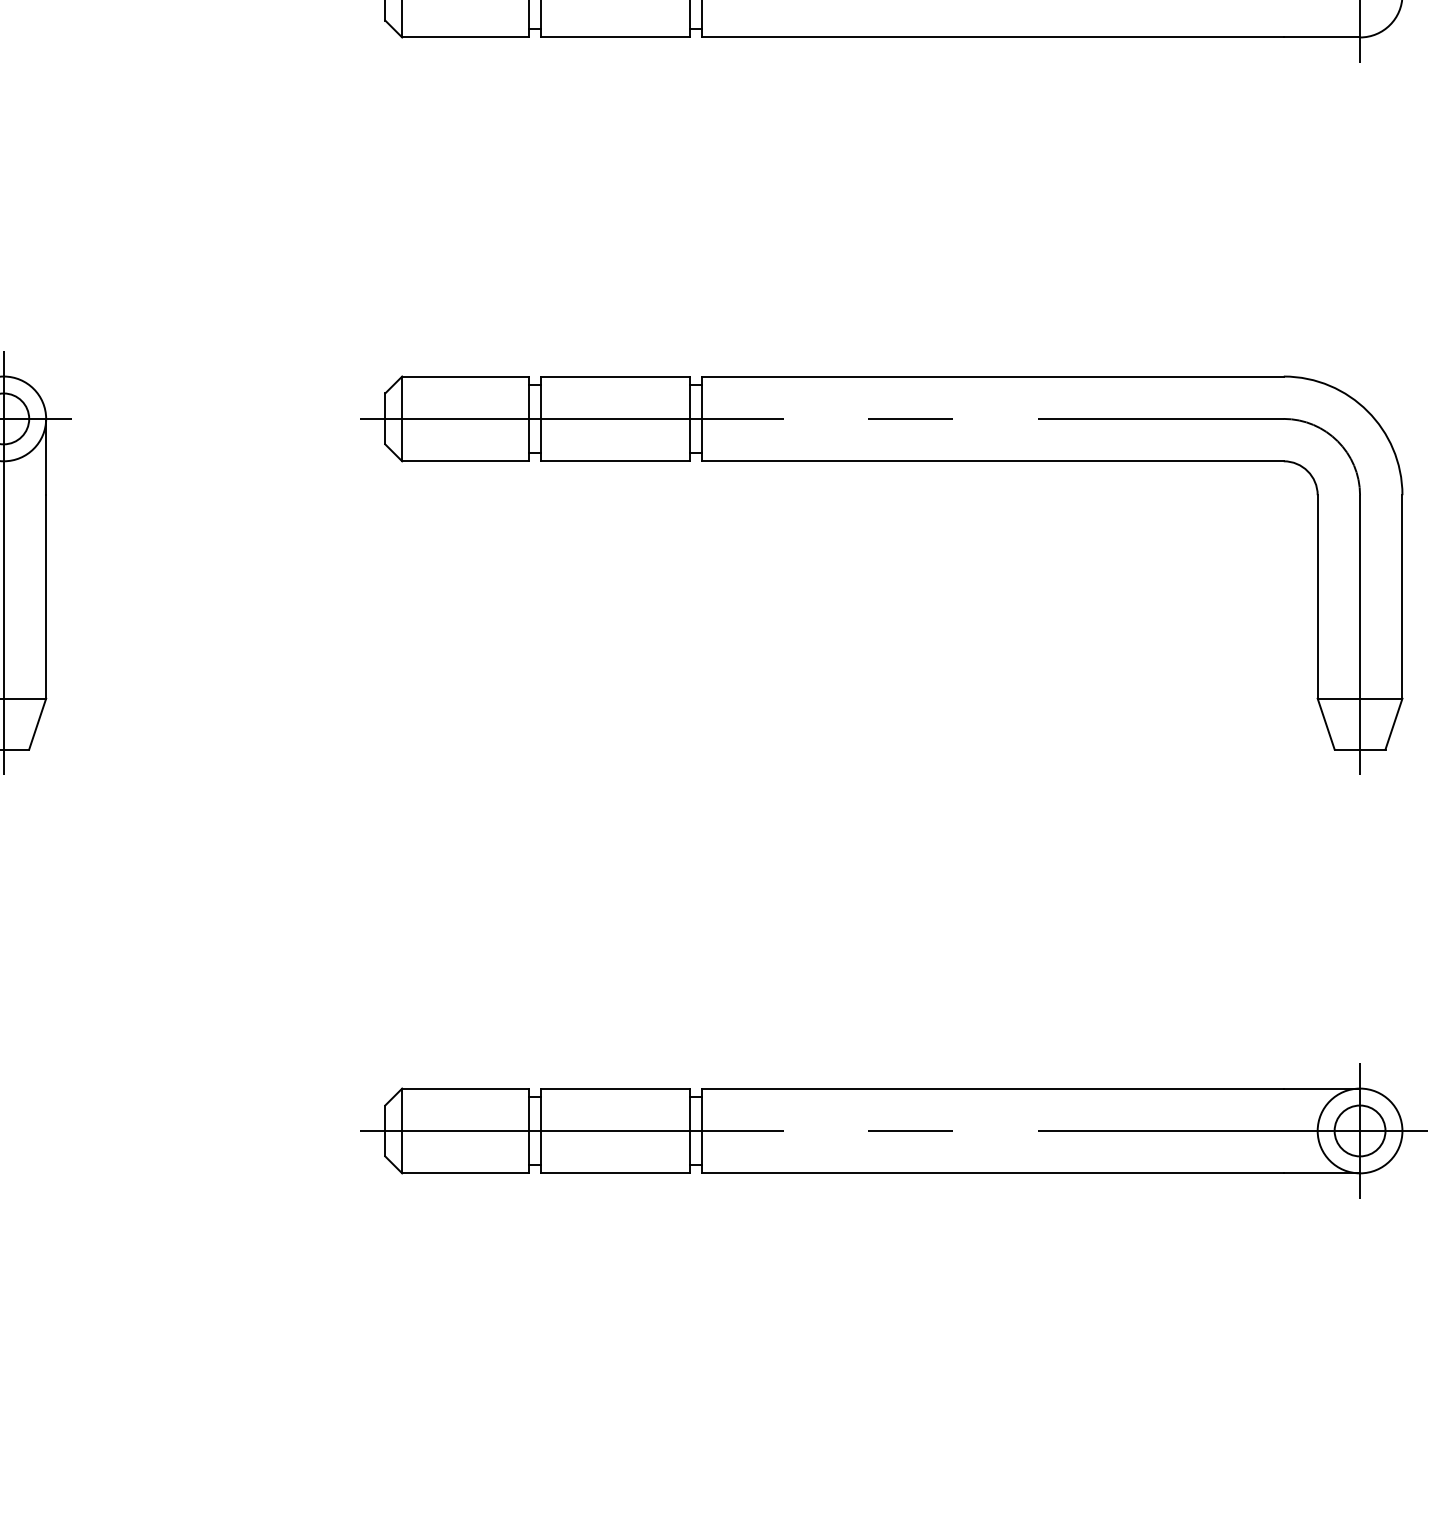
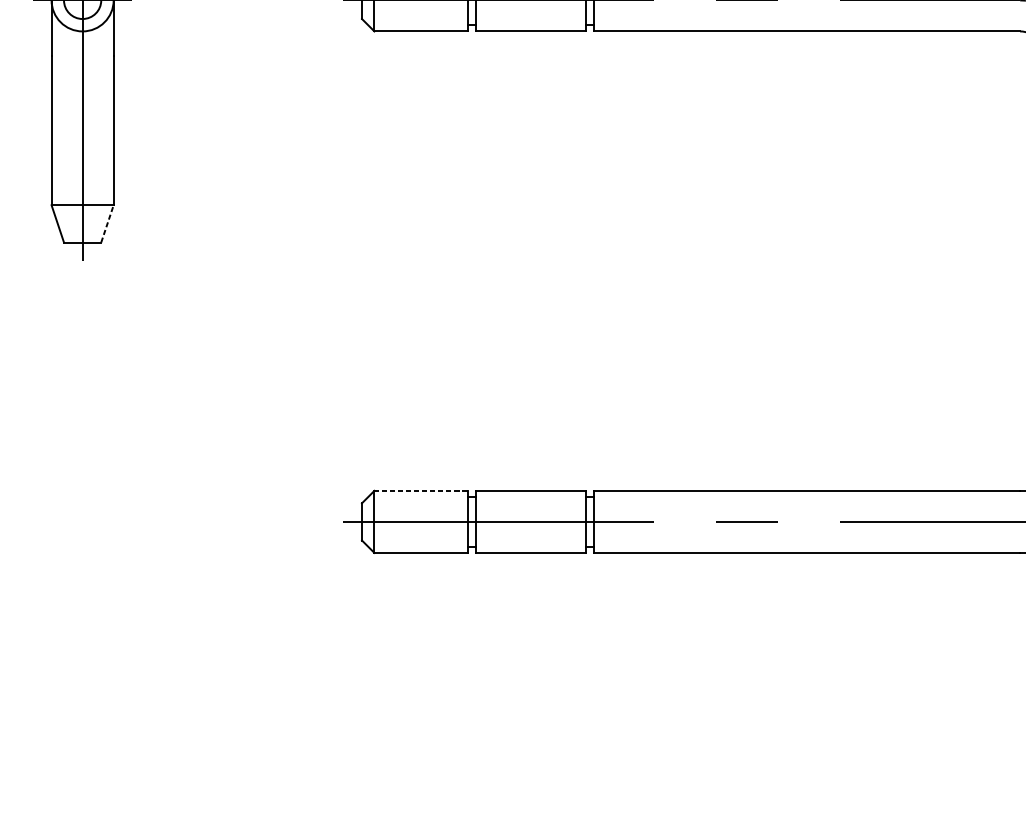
line: (37, 724) -> (107, 224), solid -> dashed
line: (465, 1088) -> (420, 490), solid -> dashed

